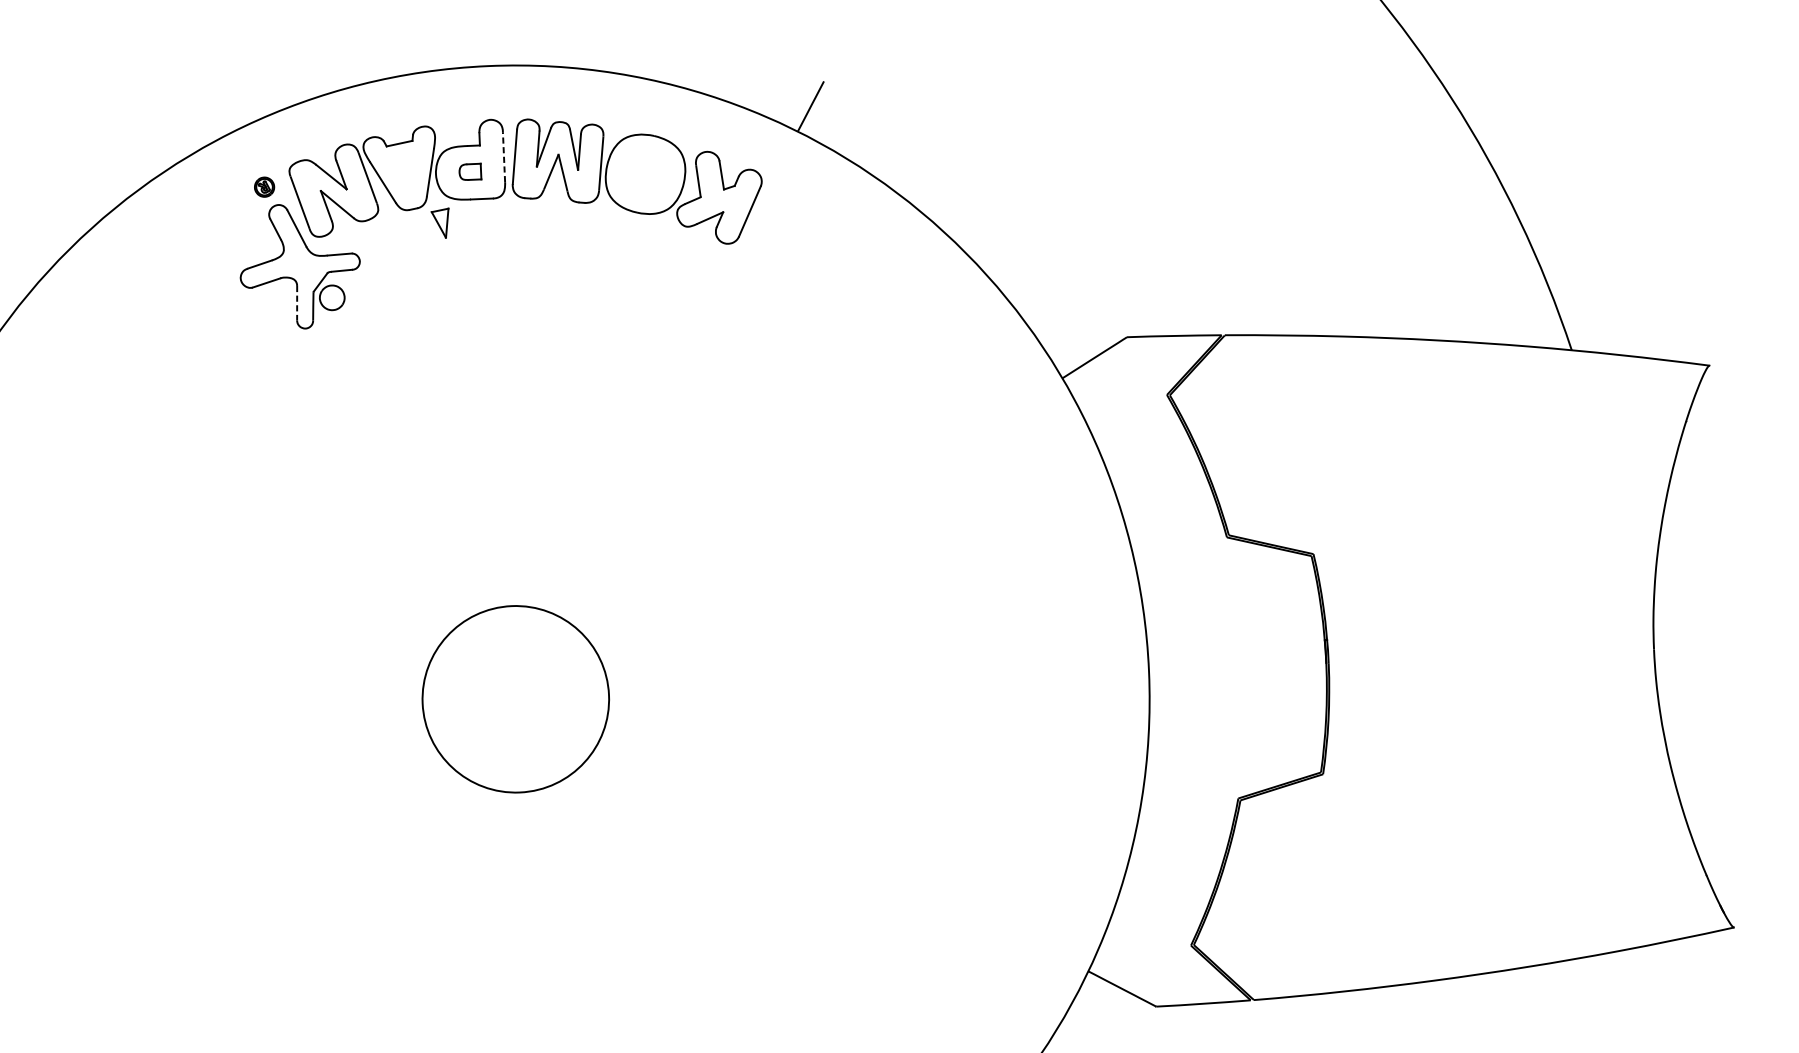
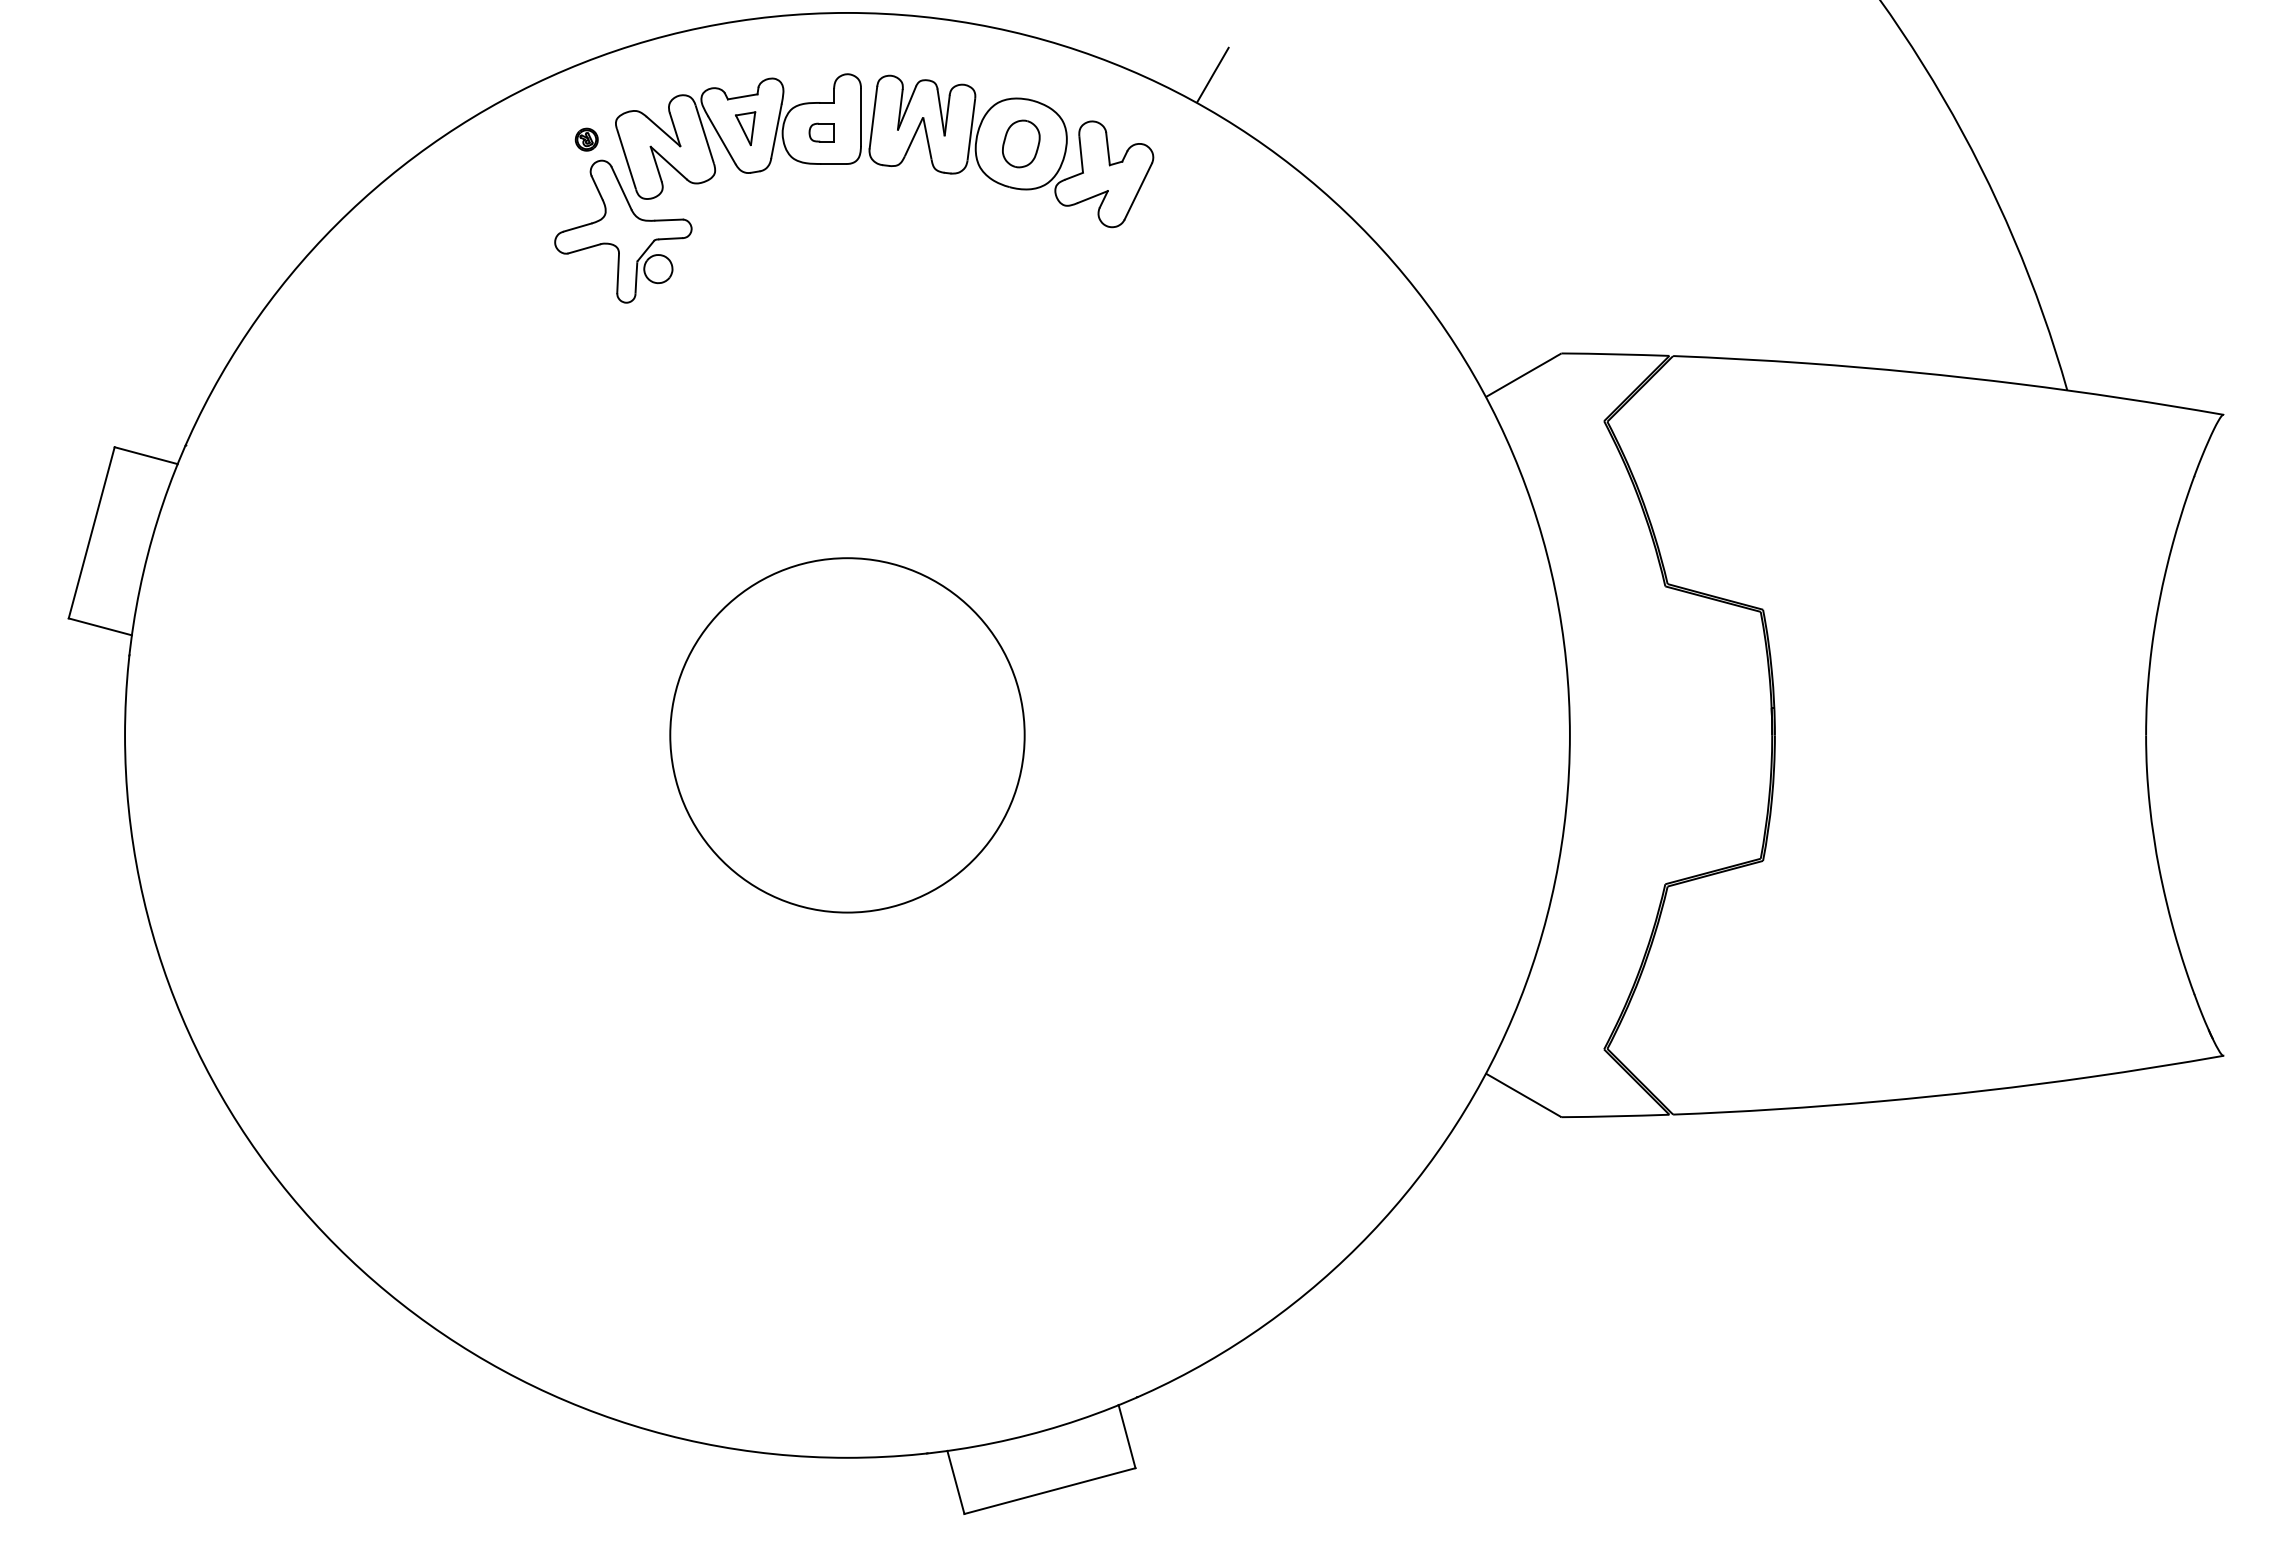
line: (503, 157) -> (860, 117), dashed -> solid
part: (645, 173) -> (1021, 143), added
part: (440, 223) -> (745, 128), moved
line: (297, 303) -> (618, 273), dashed -> solid
circle: (515, 699) -> (847, 735), size x1.67

